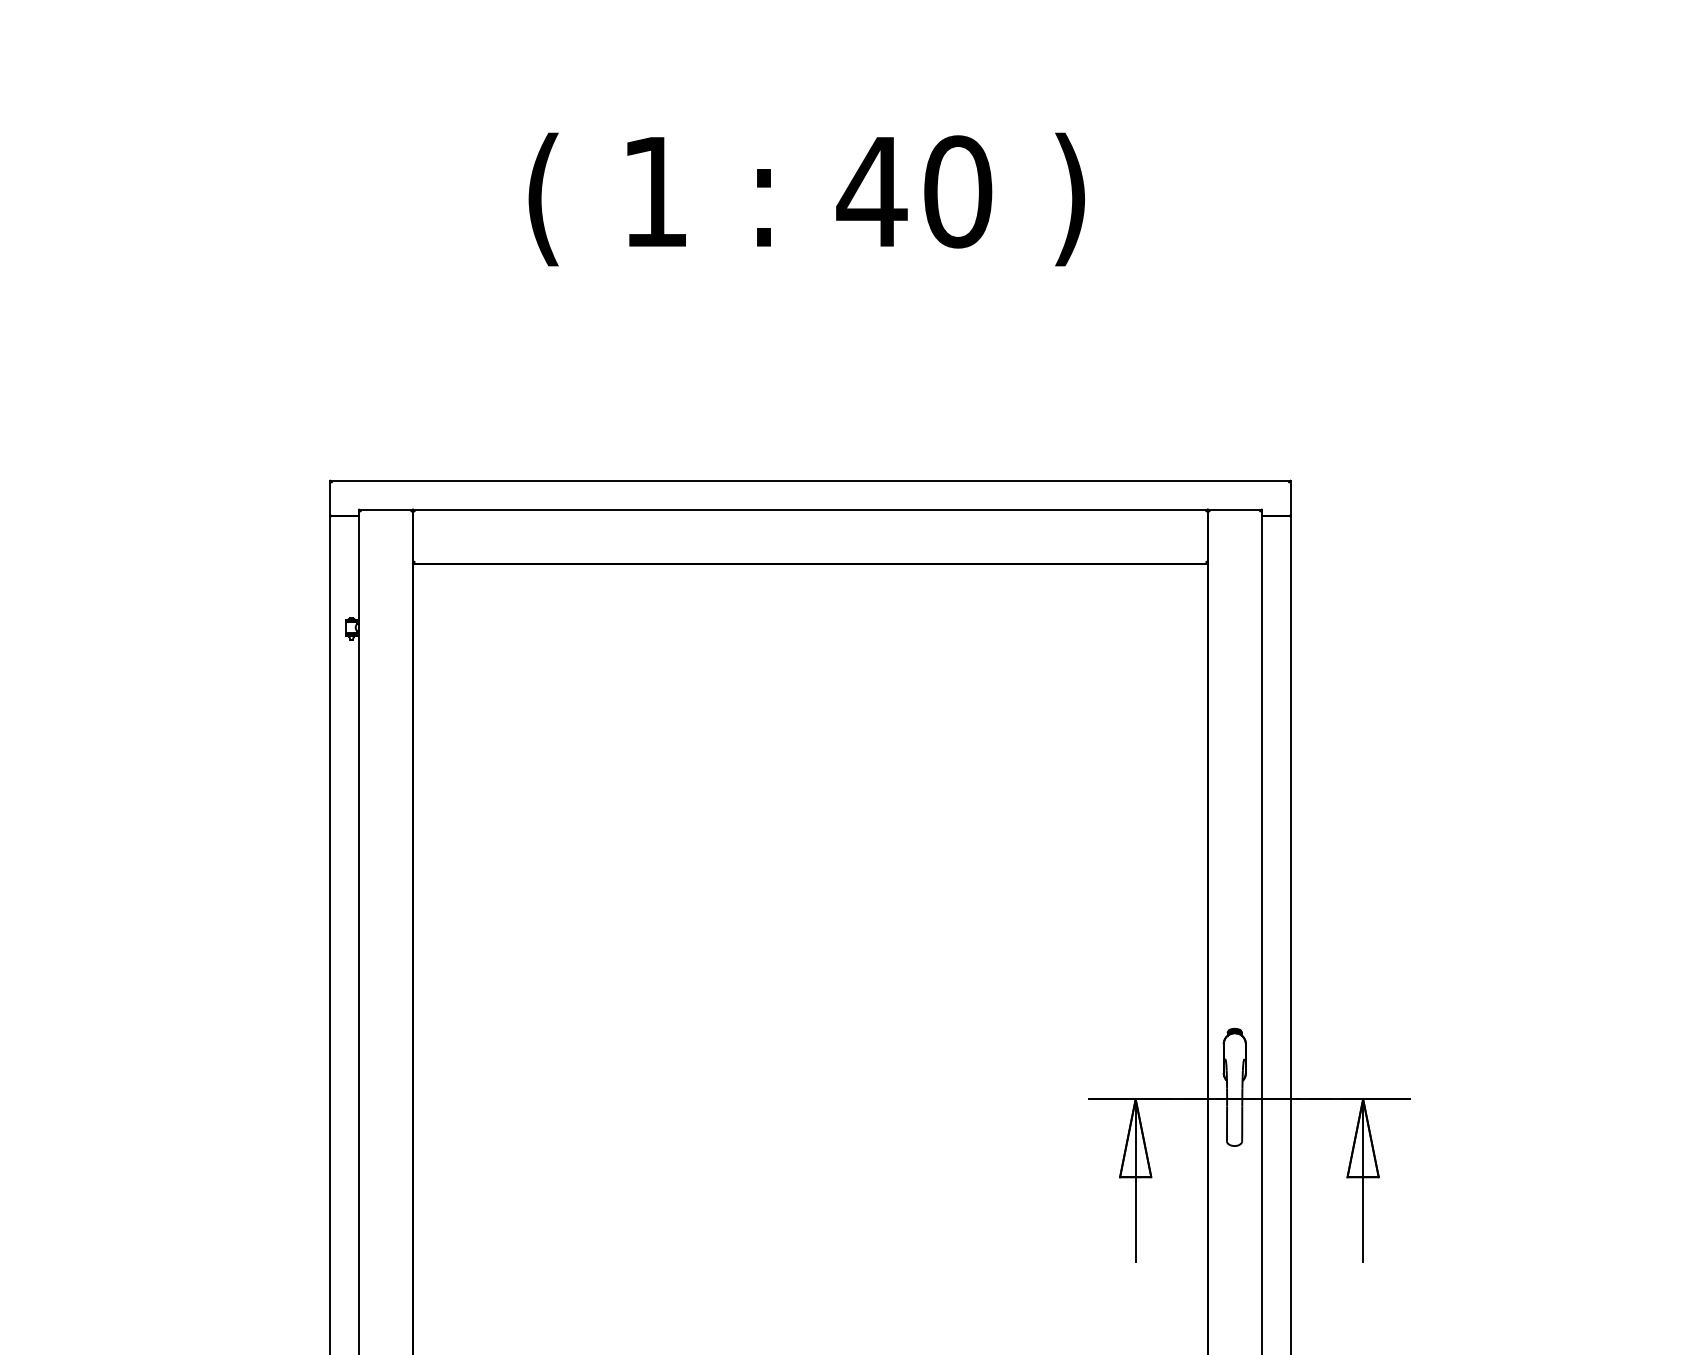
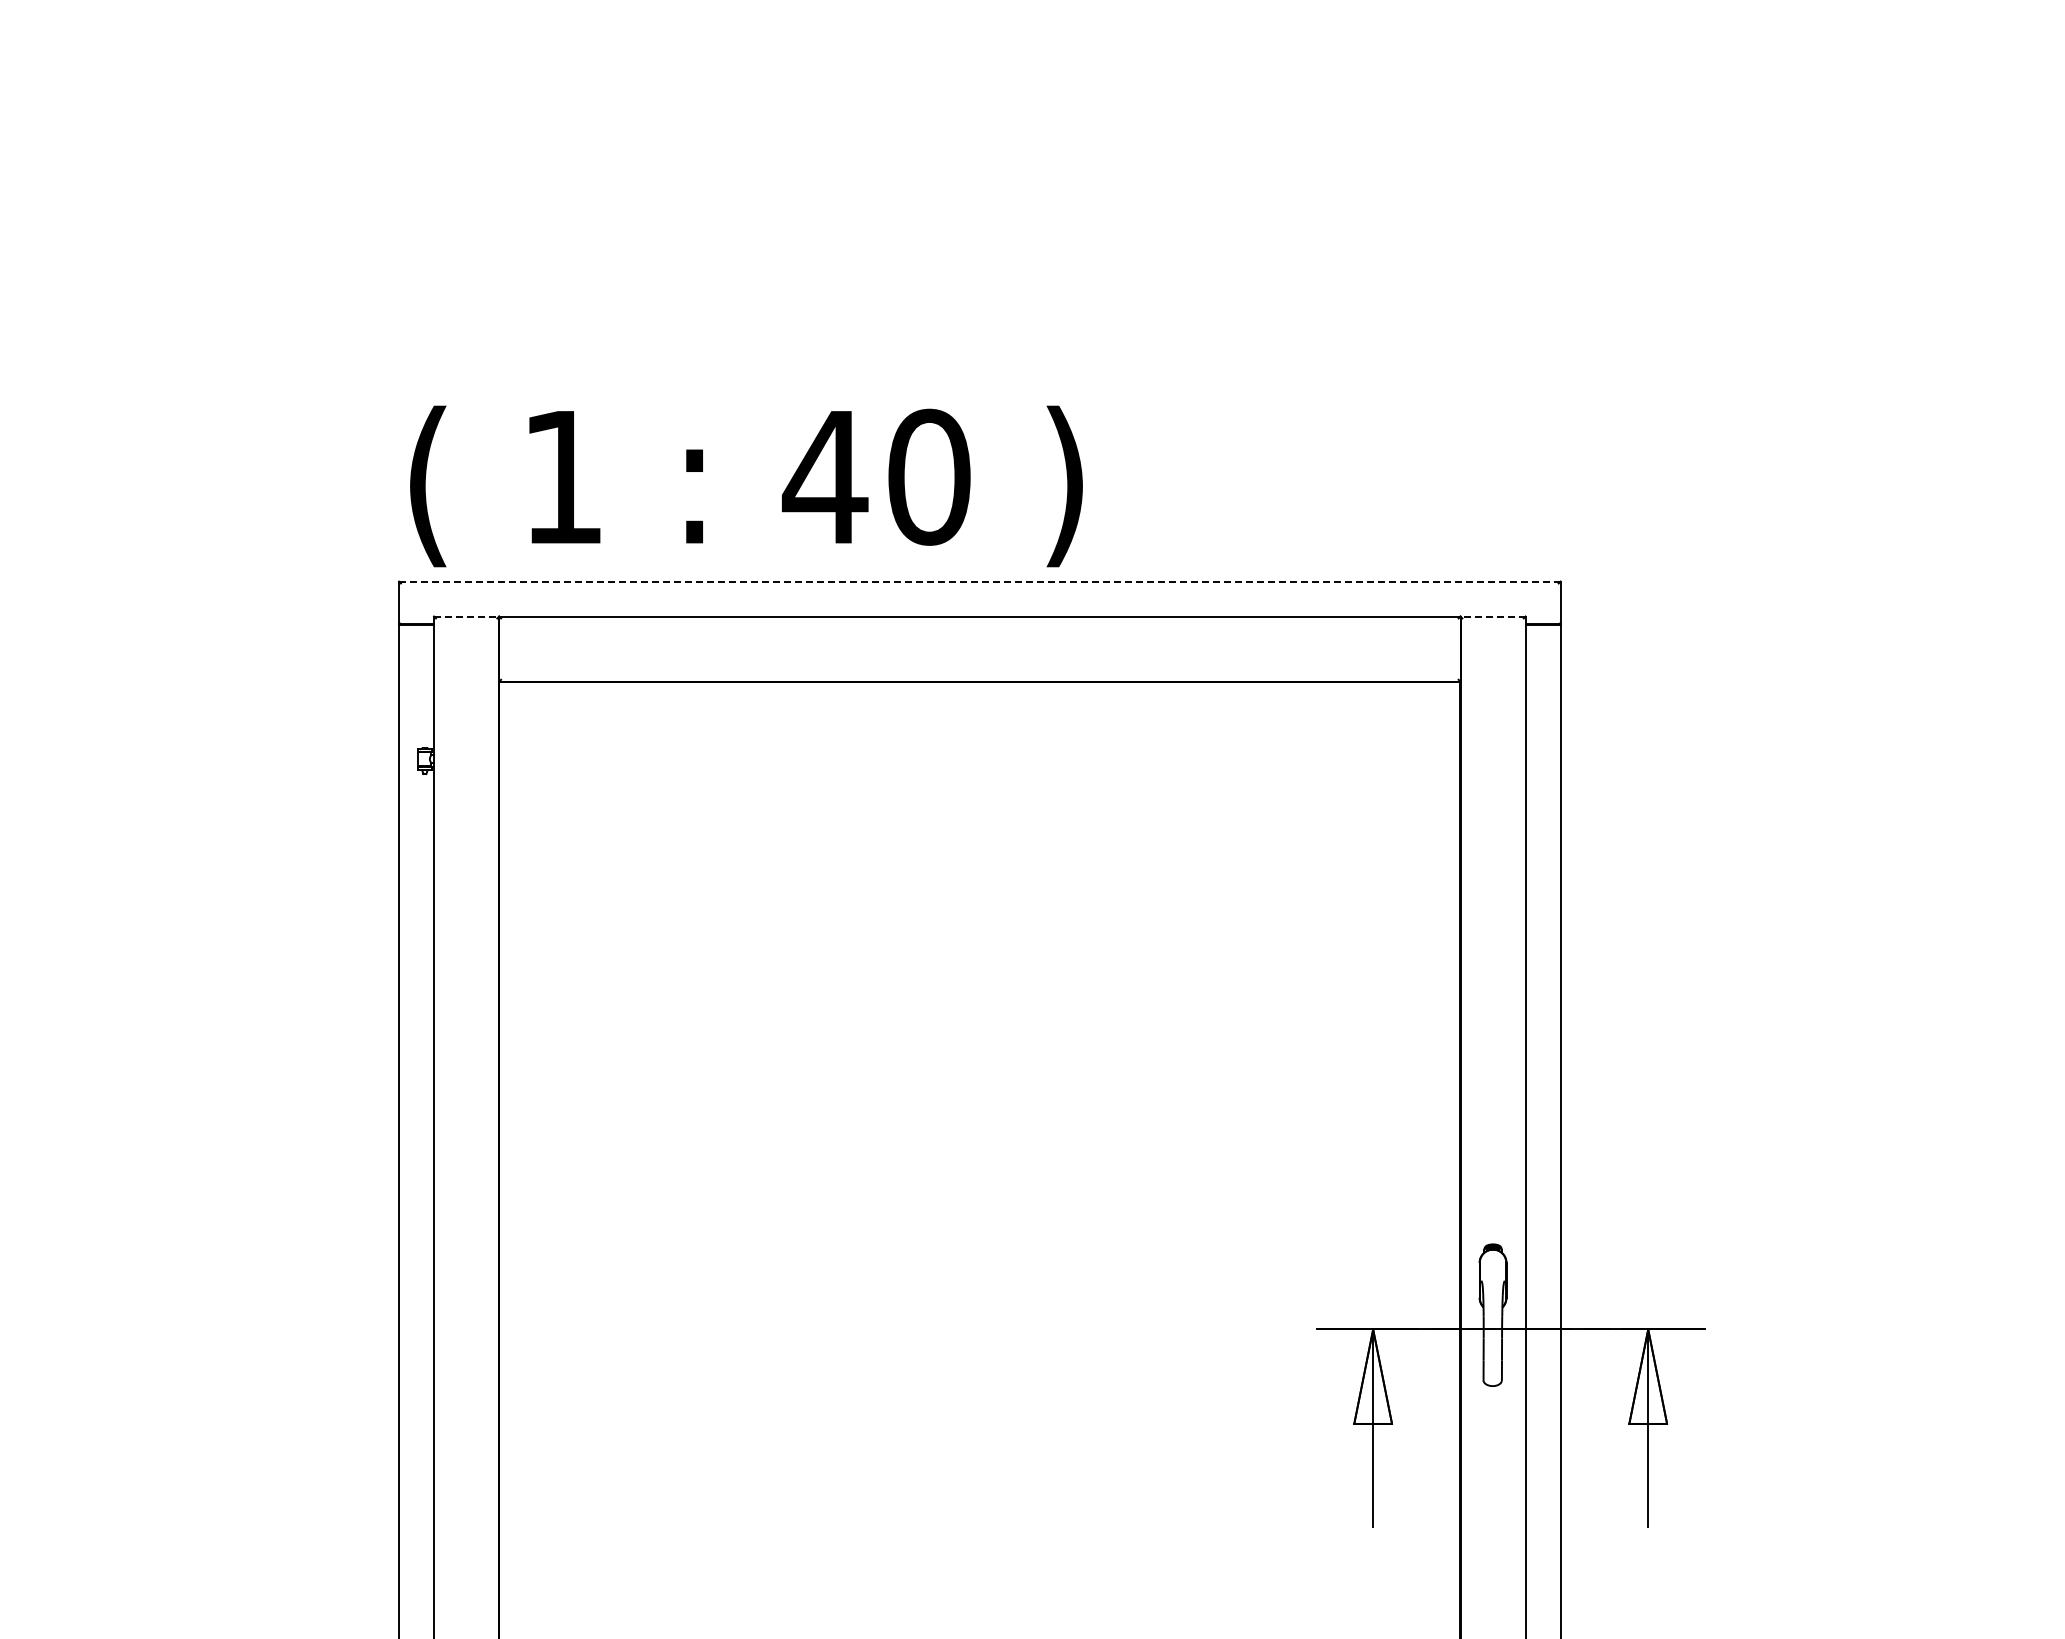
text: (806, 199) -> (746, 486), moved
line: (810, 480) -> (979, 581), solid -> dashed
line: (385, 509) -> (466, 616), solid -> dashed
line: (1235, 509) -> (1493, 616), solid -> dashed

